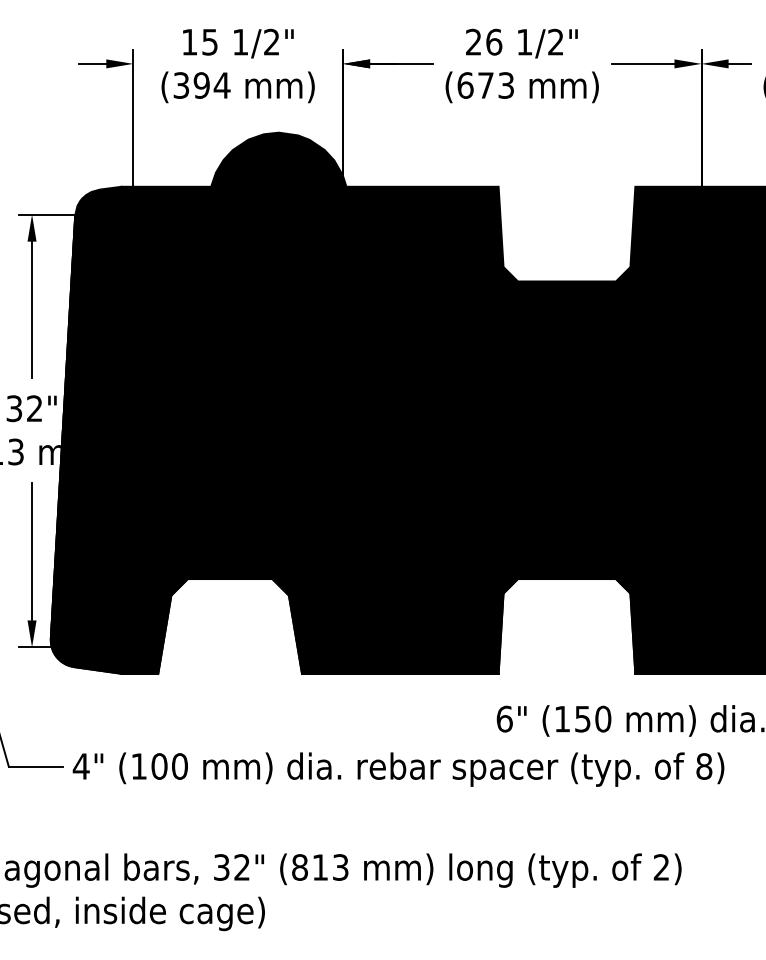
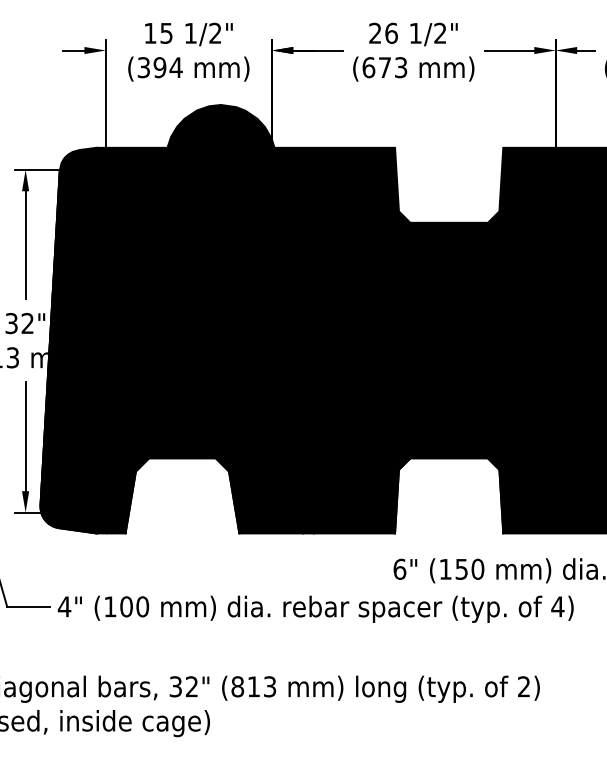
text: (703, 766) -> (557, 606), 8) -> 4)

